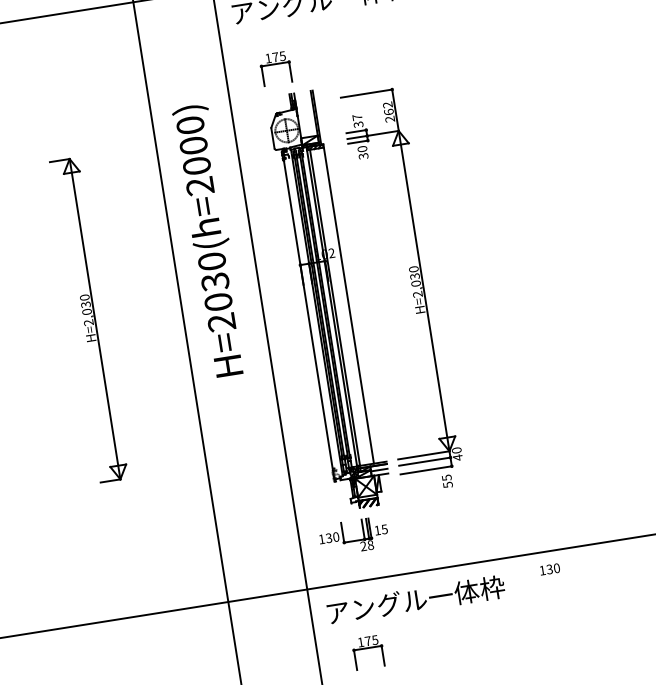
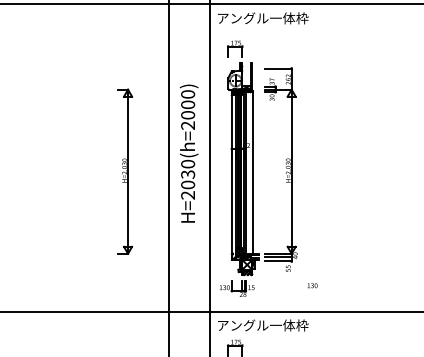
text: (209, 240) -> (188, 153), moved
part: (89, 319) -> (125, 171), moved
text: (549, 568) -> (312, 285), moved

